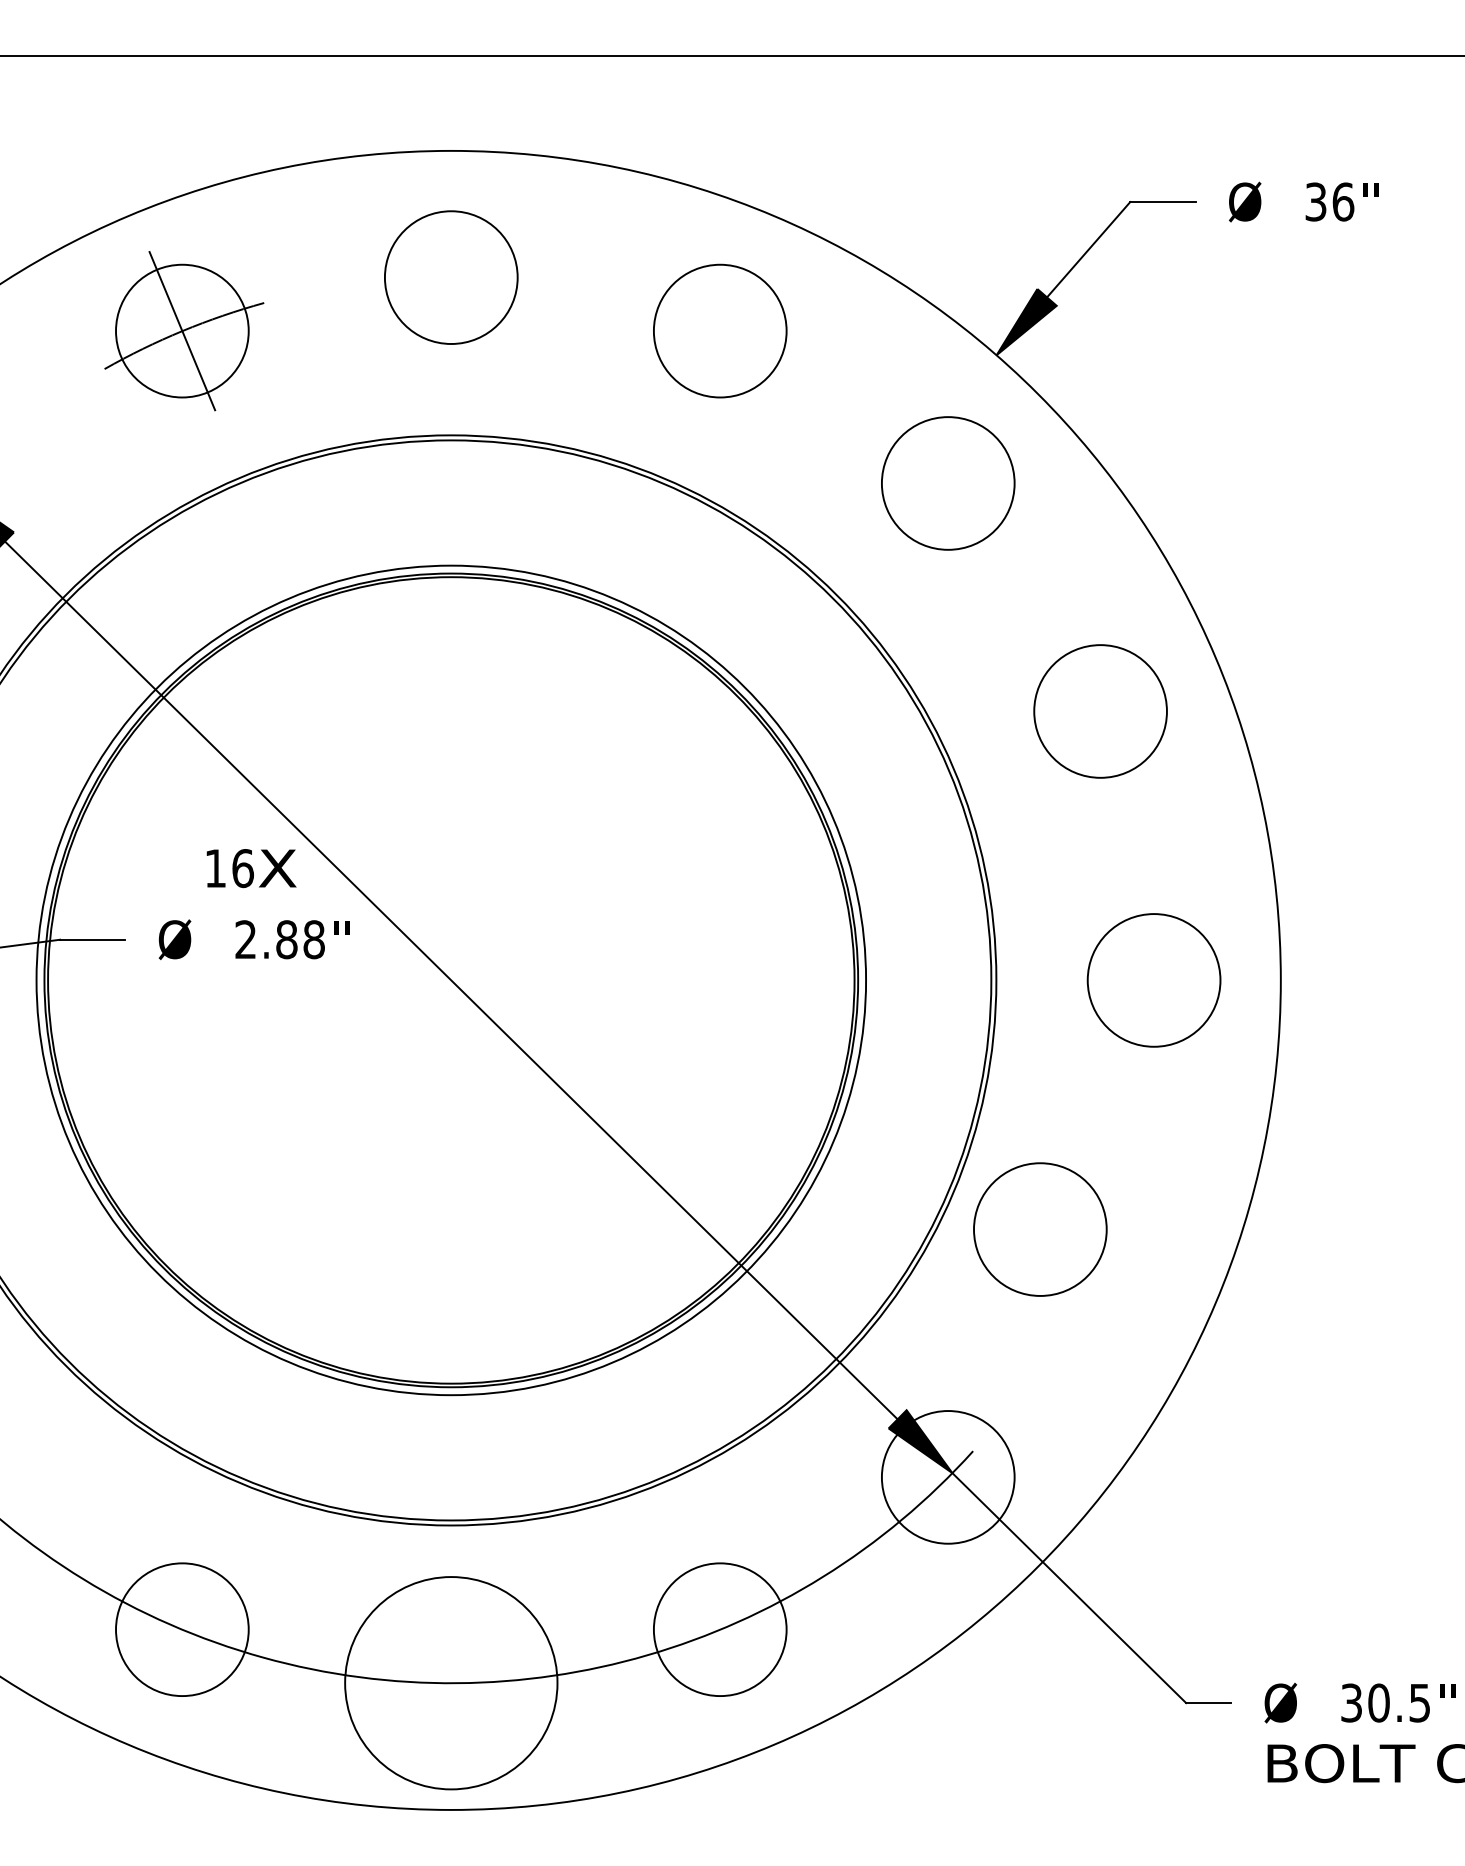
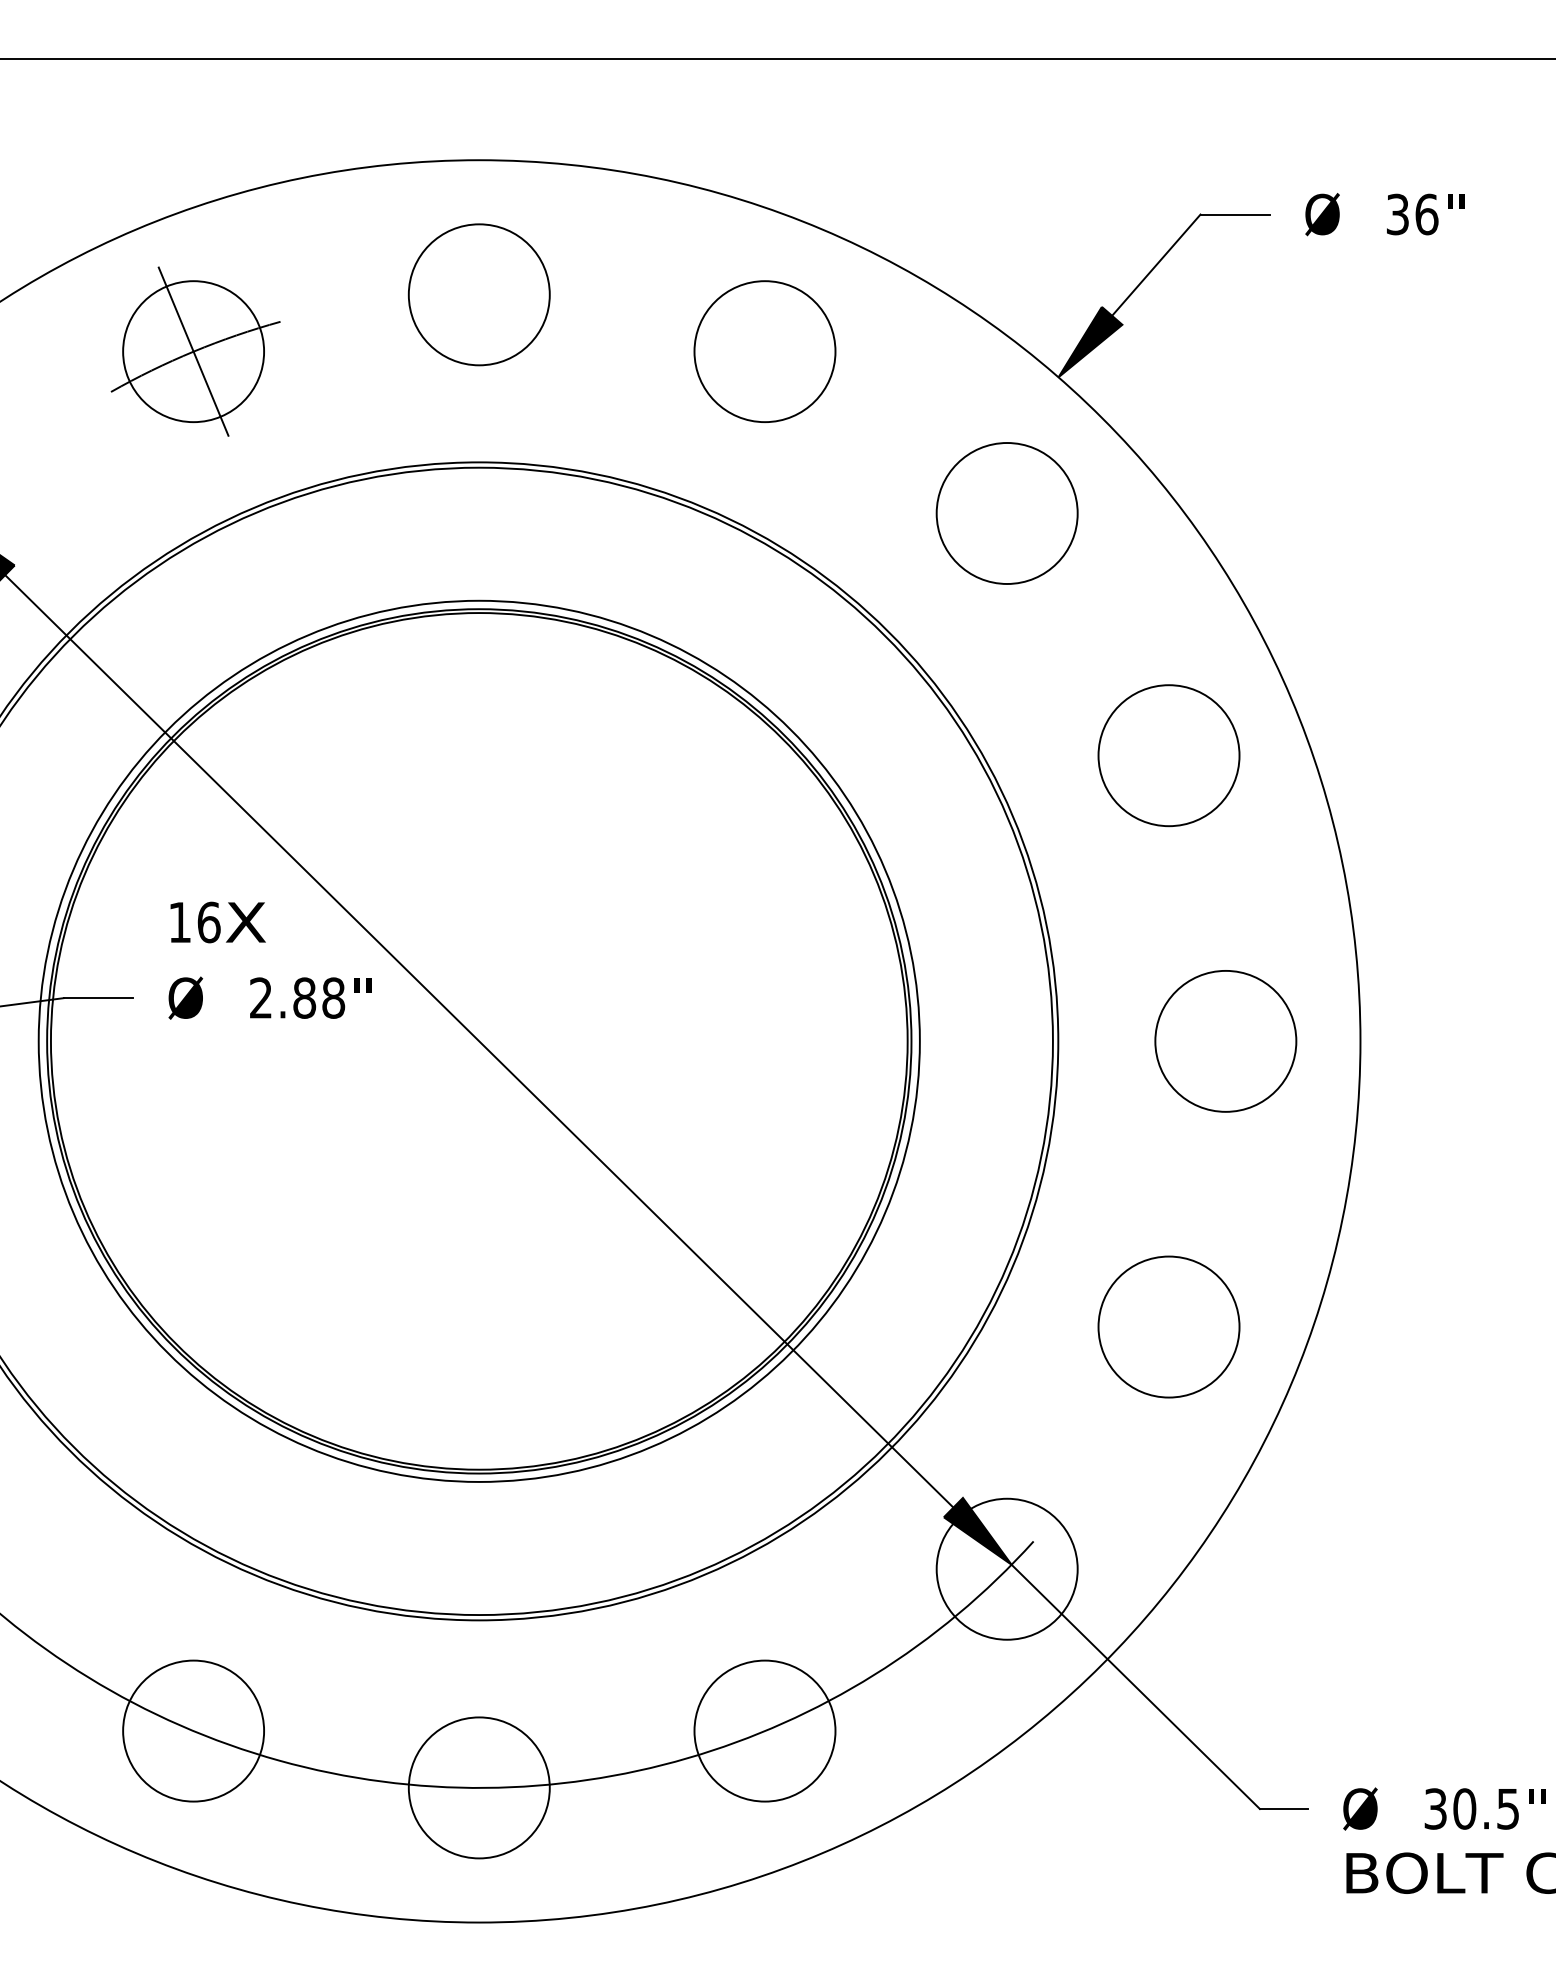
text: (250, 868) -> (217, 922), moved
circle: (1039, 1229) -> (1168, 1326), moved
circle: (450, 1682) -> (478, 1787), size x0.62

